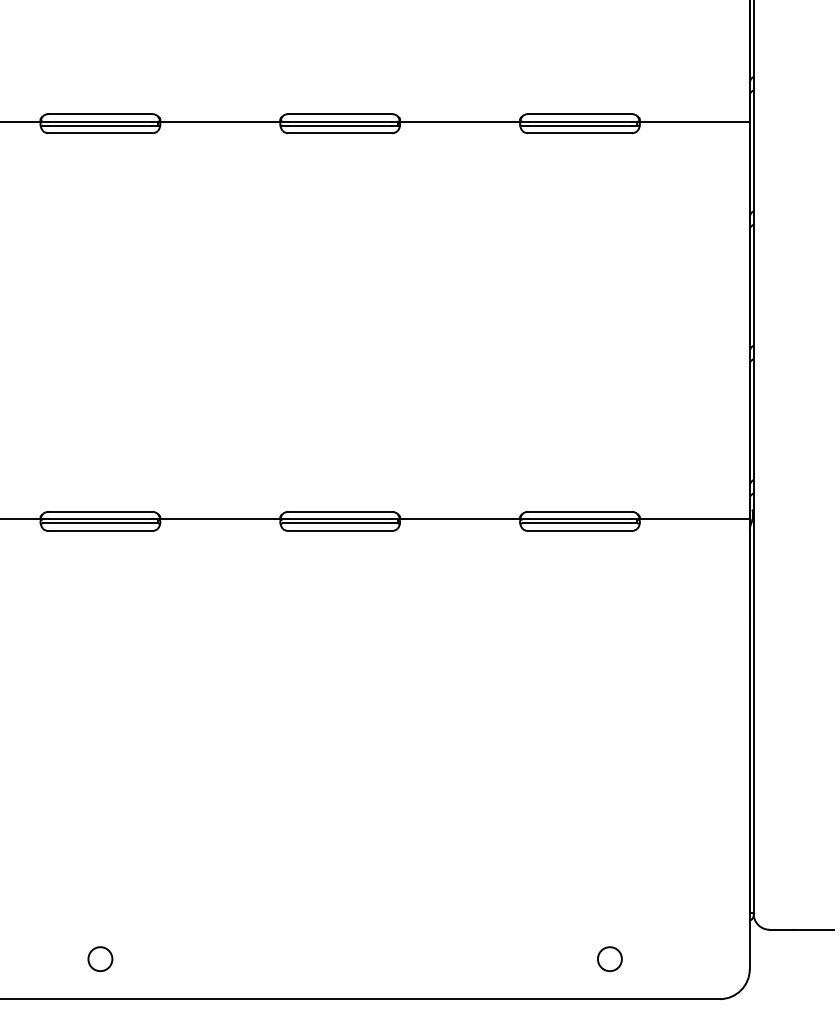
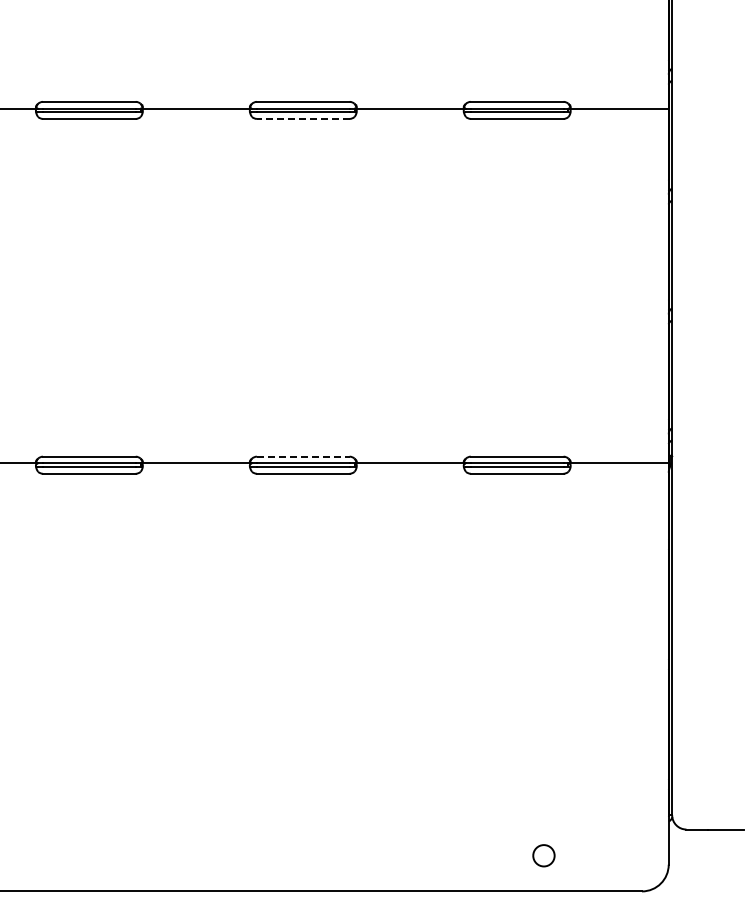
line: (339, 132) -> (302, 118), solid -> dashed
line: (340, 511) -> (303, 456), solid -> dashed
circle: (99, 958) -> (88, 855), removed

